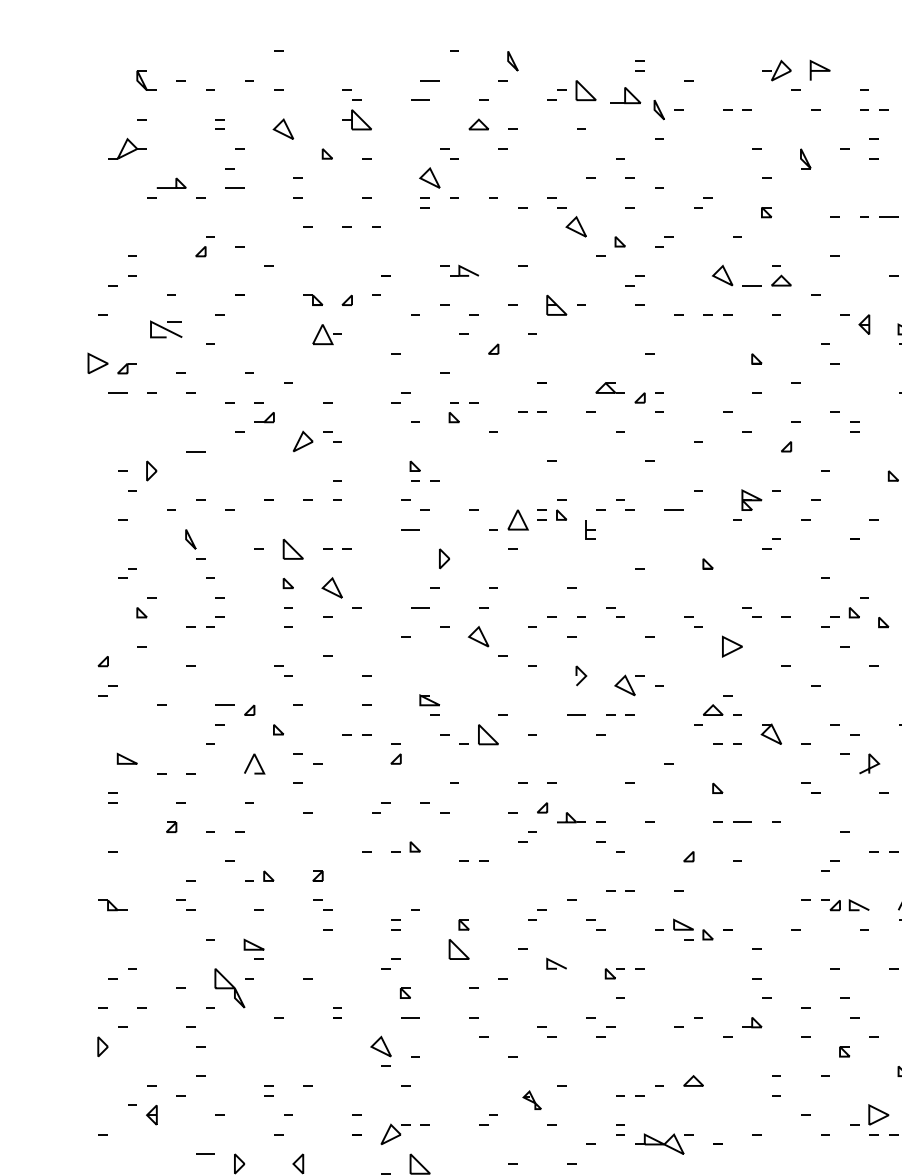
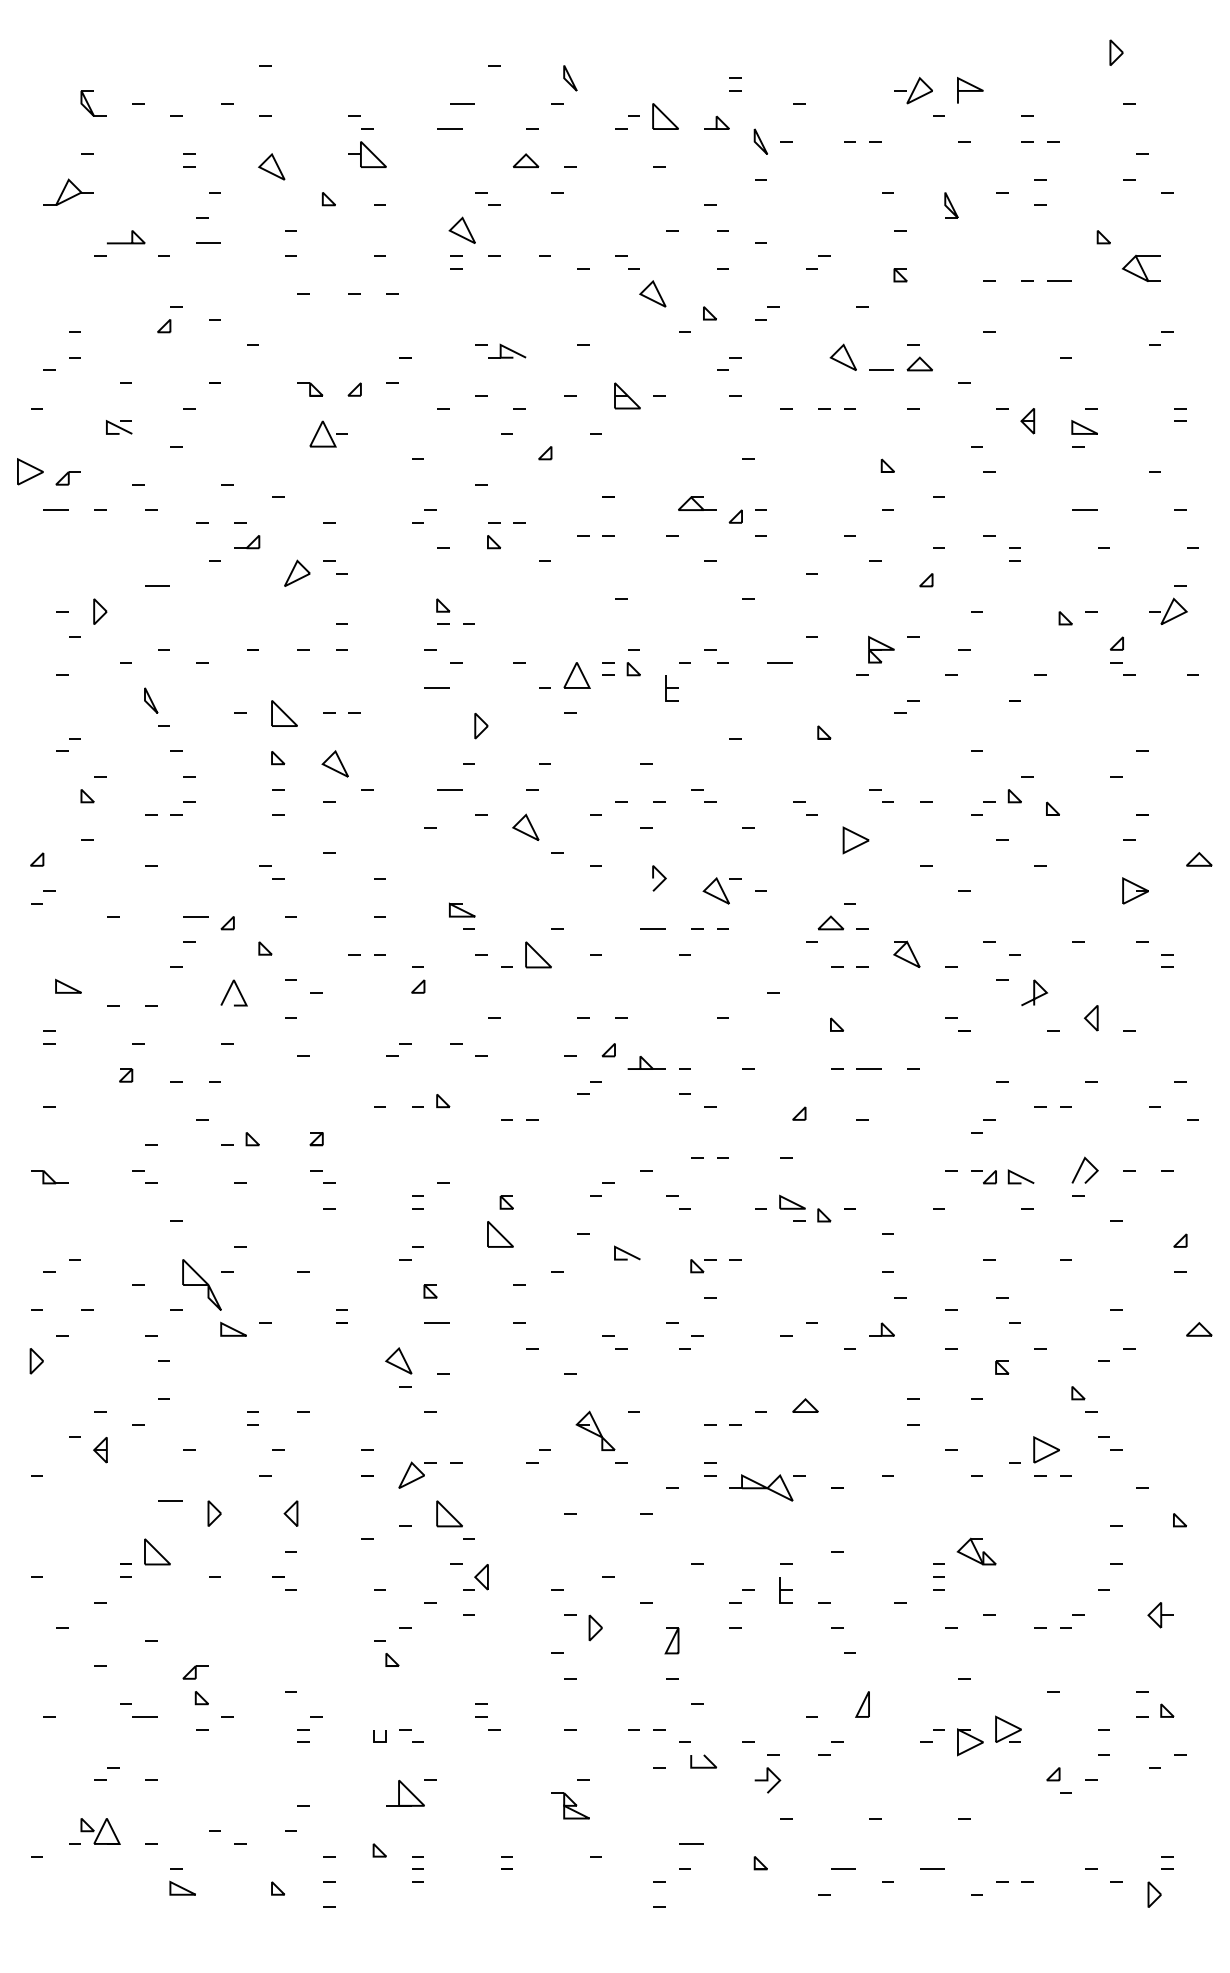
part: (625, 95) -> (716, 122), size x0.62
part: (166, 329) -> (119, 427), size x0.62
part: (254, 944) -> (233, 1328), moved
part: (532, 1100) -> (595, 1430), size x1.67

